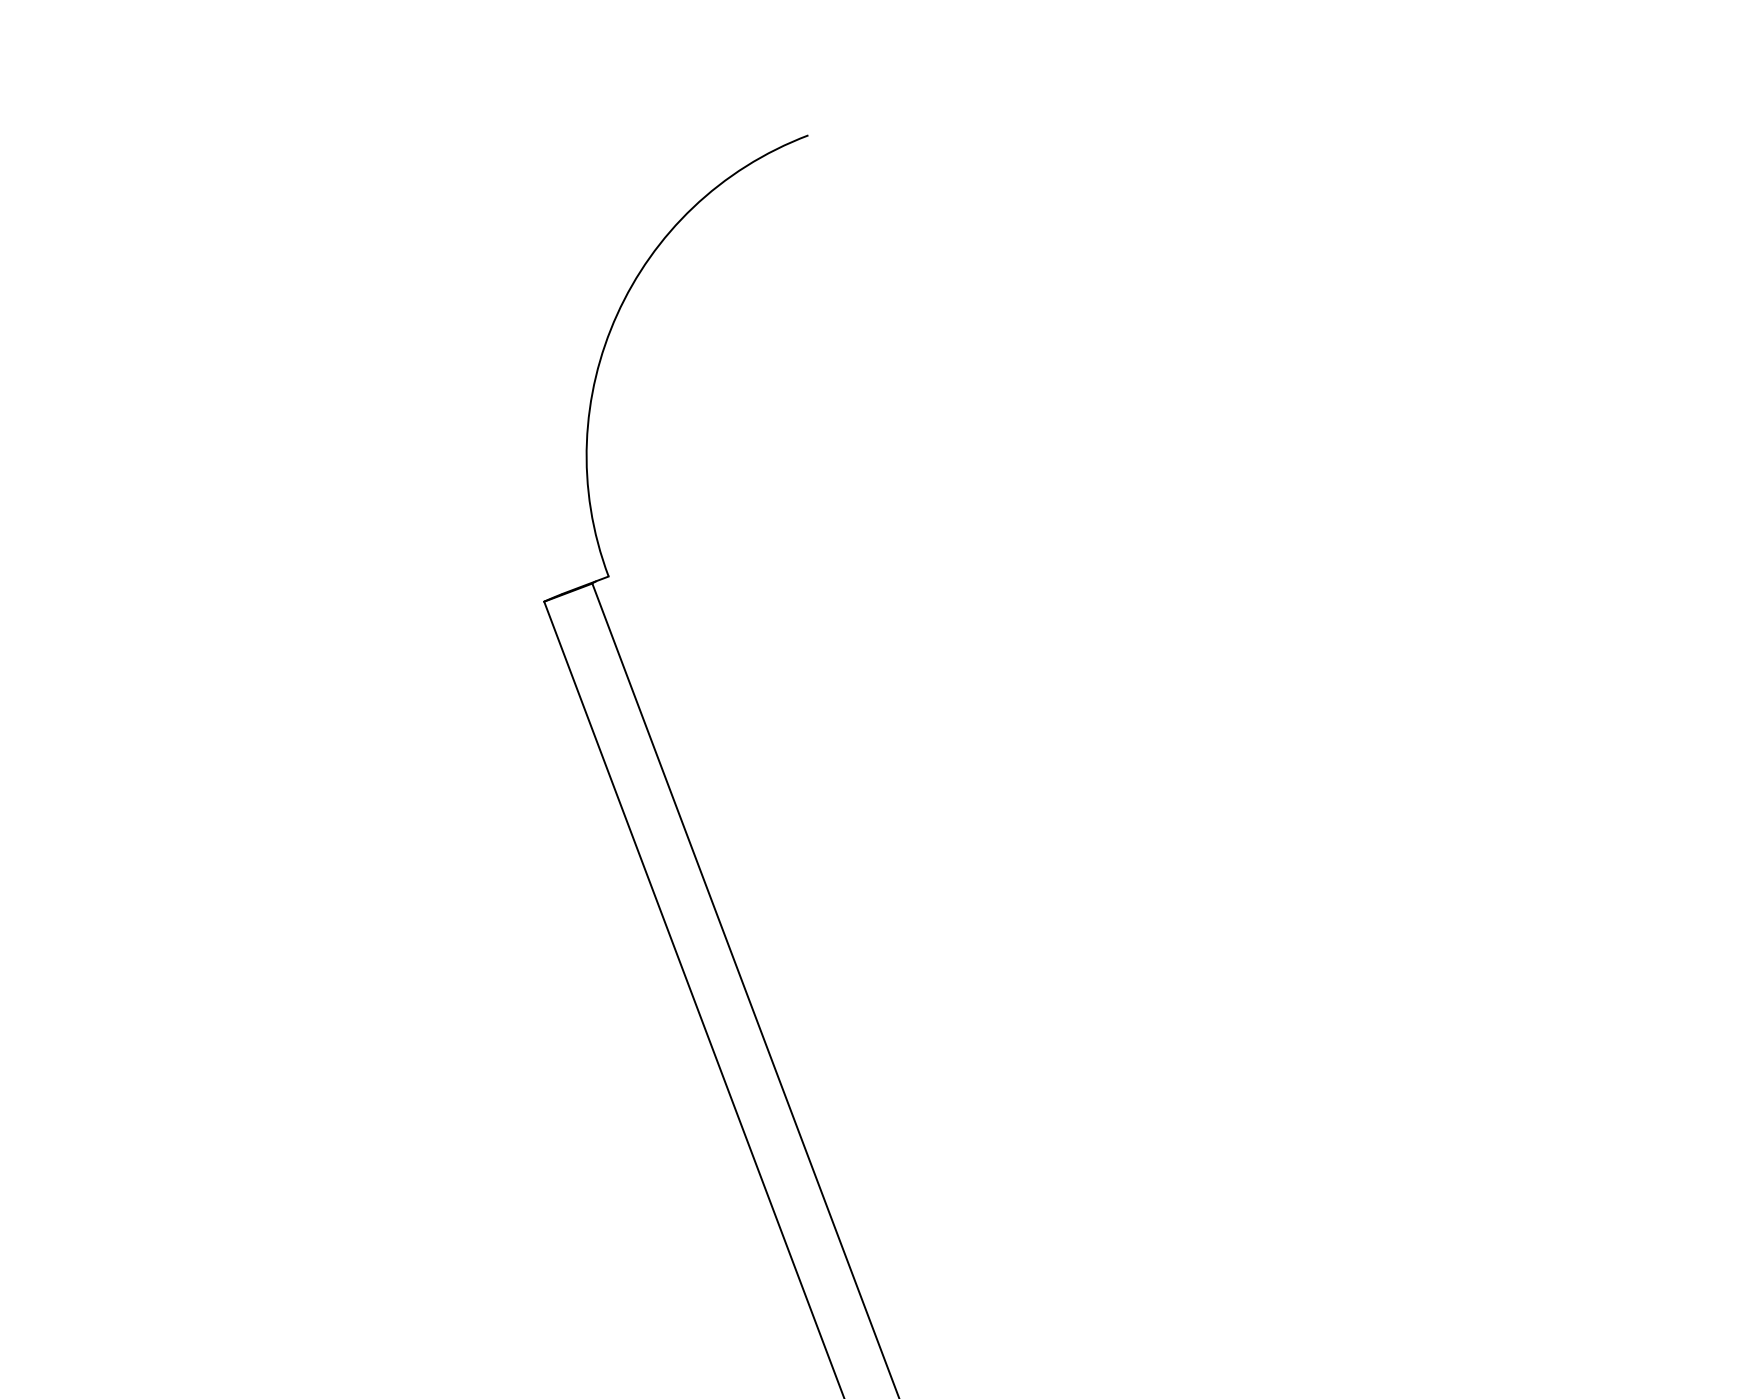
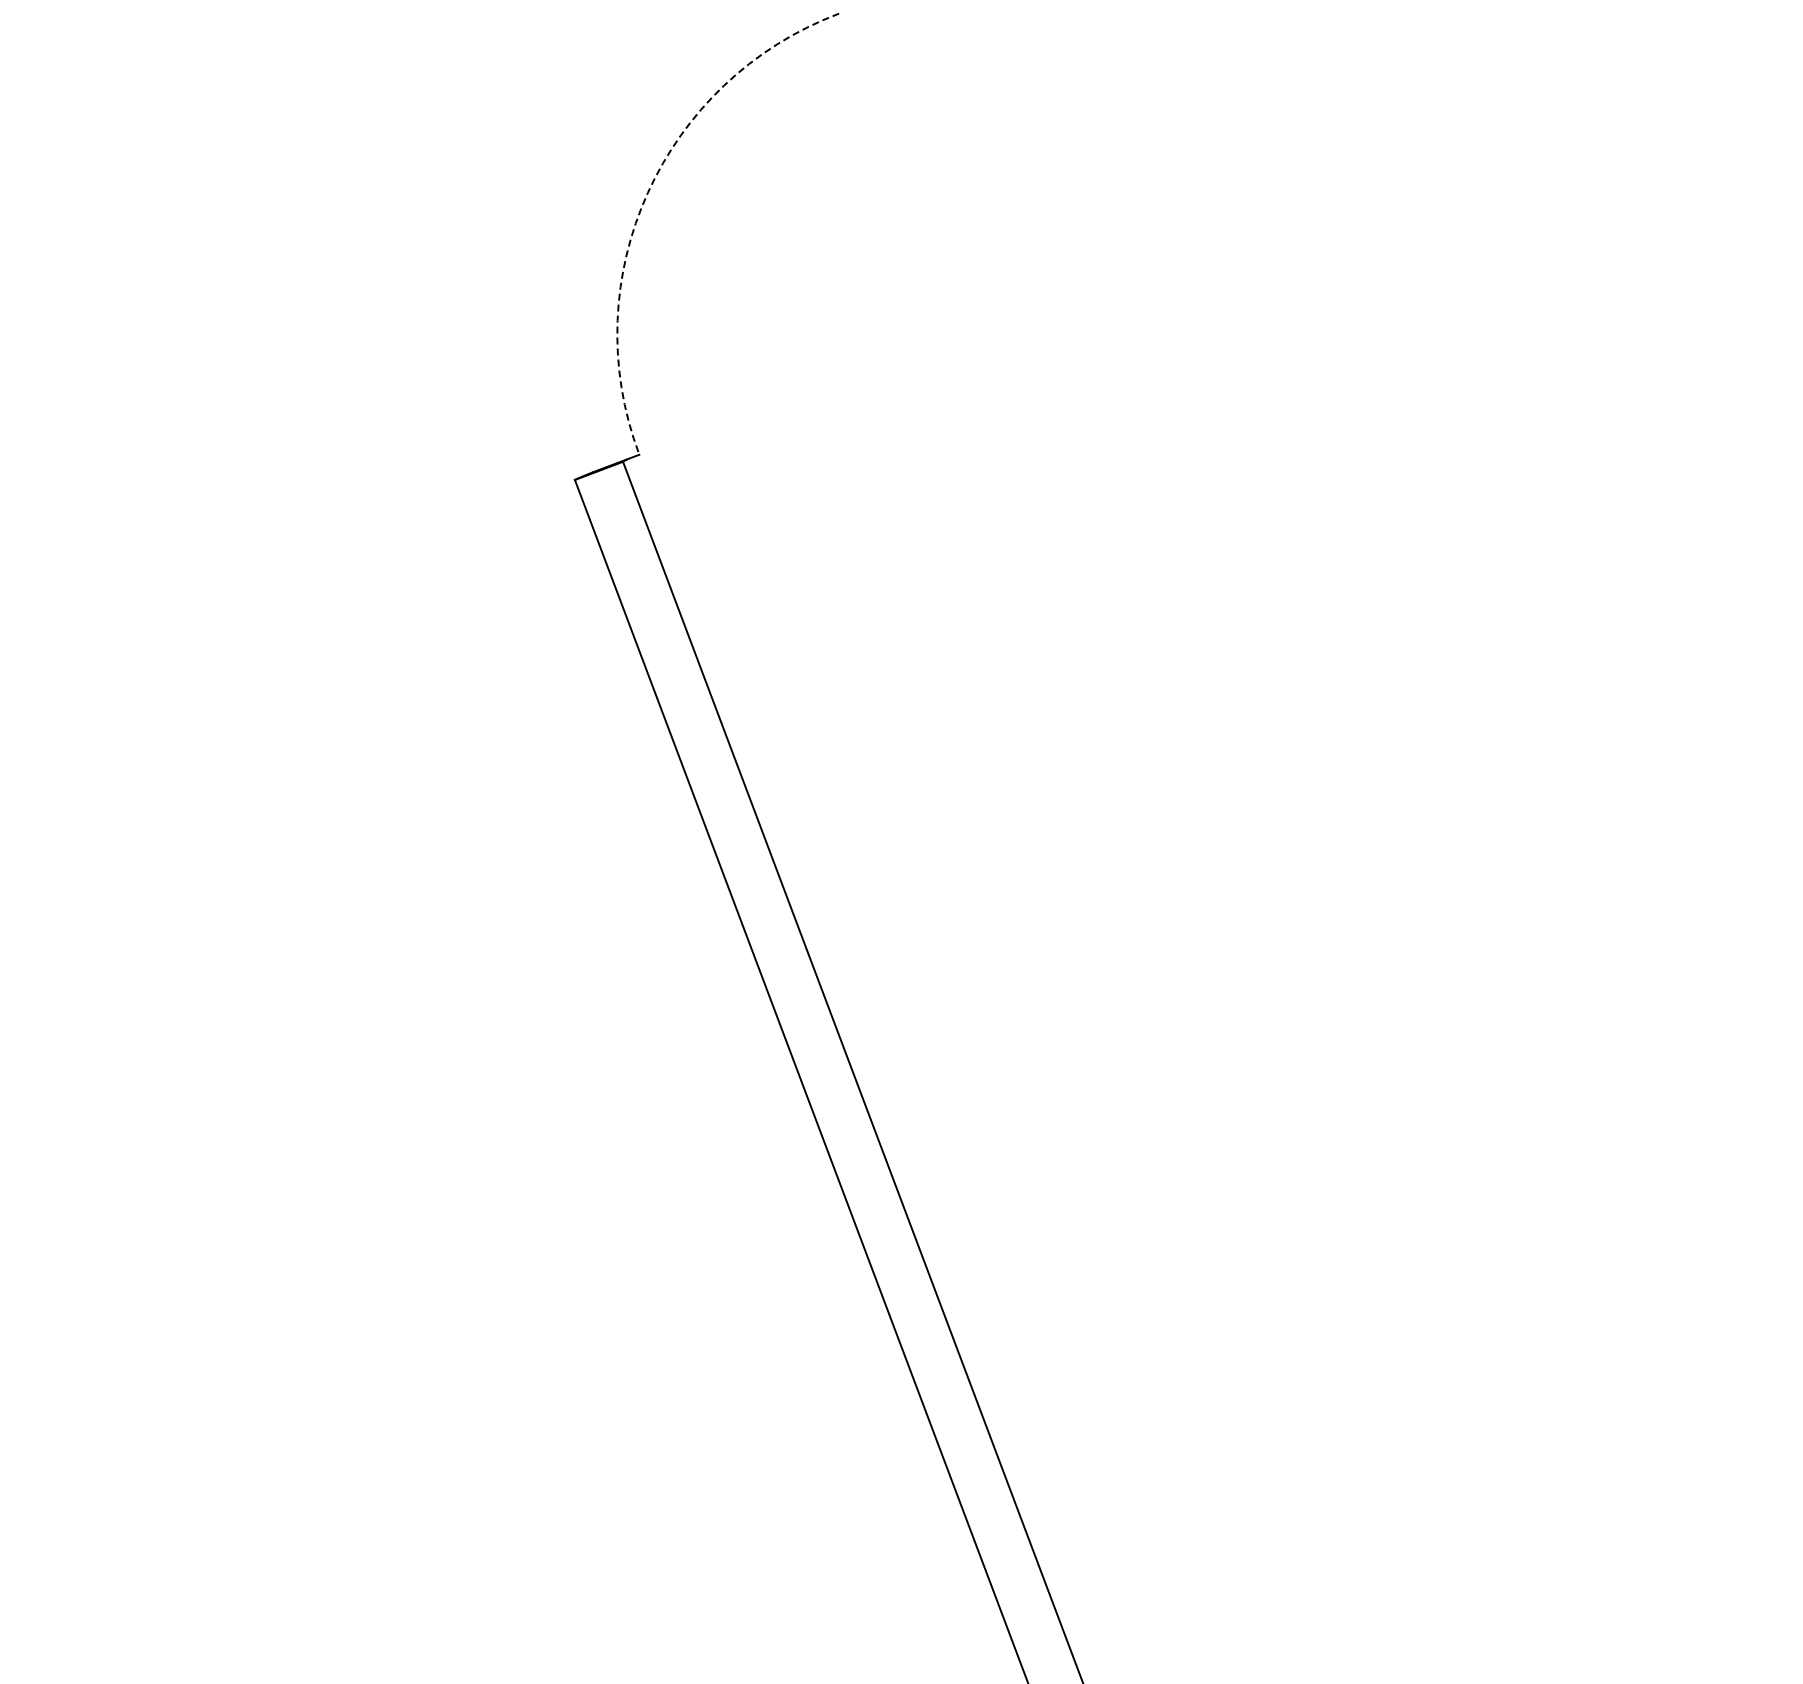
arc: (616, 314) -> (647, 192), solid -> dashed

